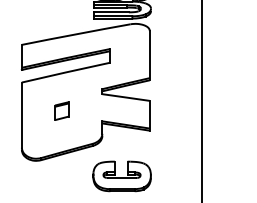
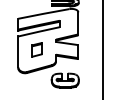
part: (60, 110) -> (36, 49), size x1.67

